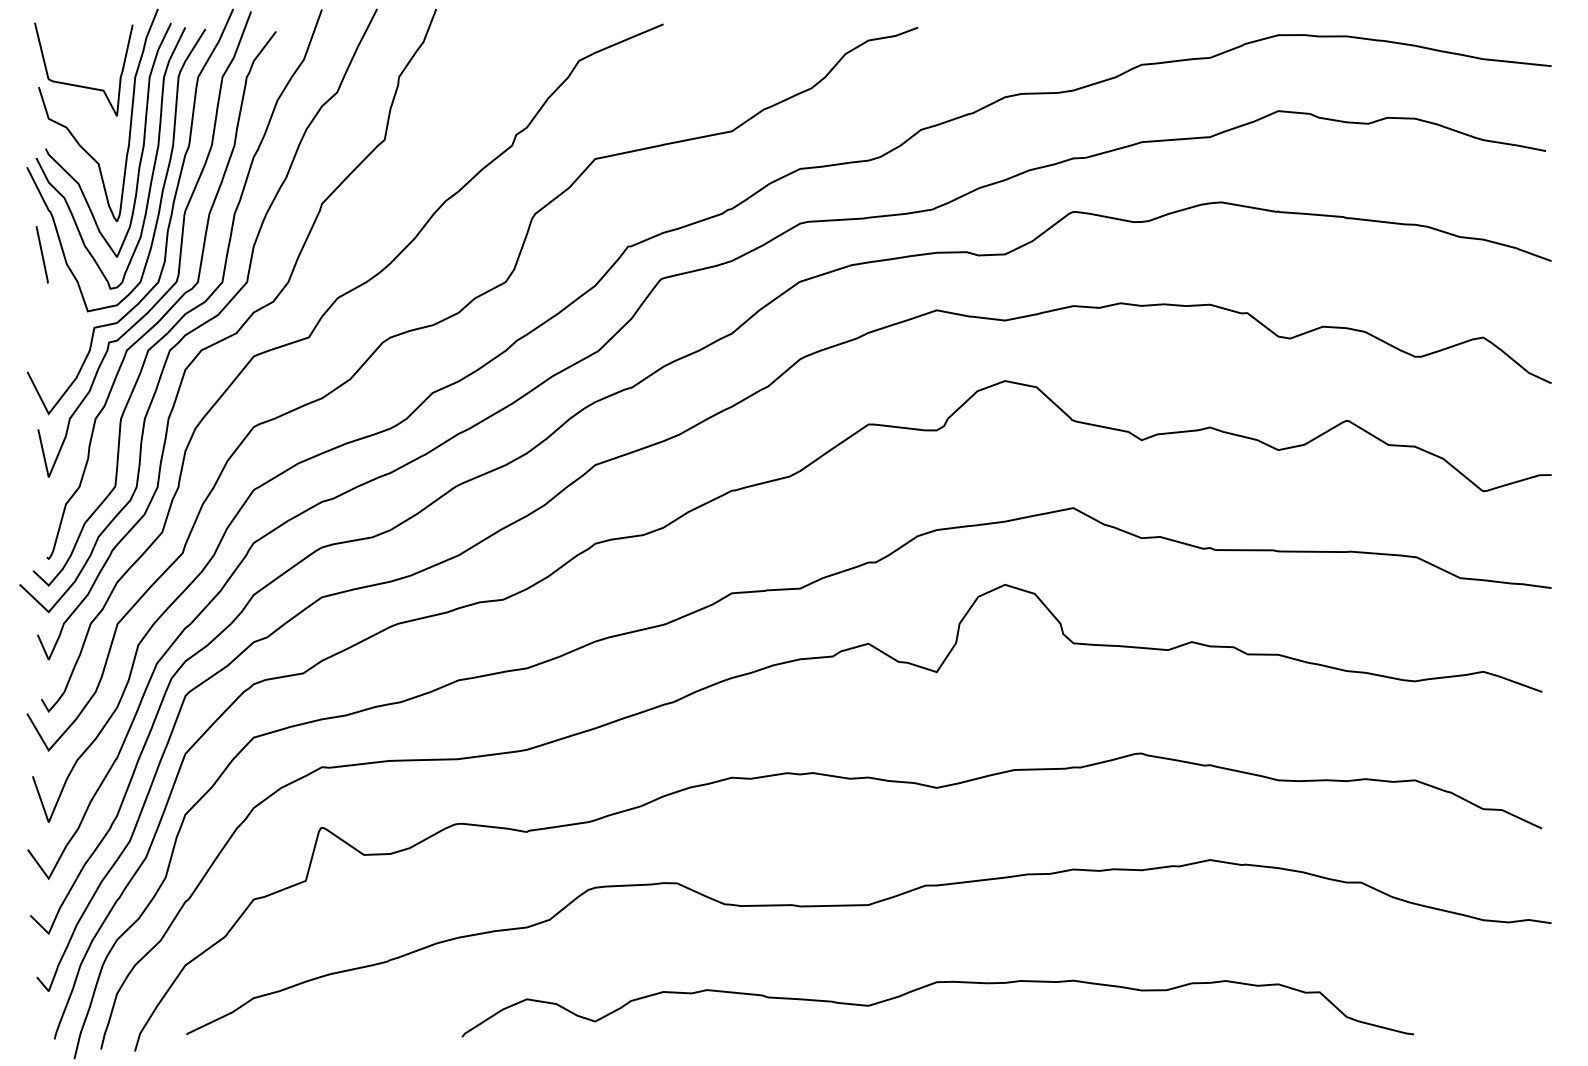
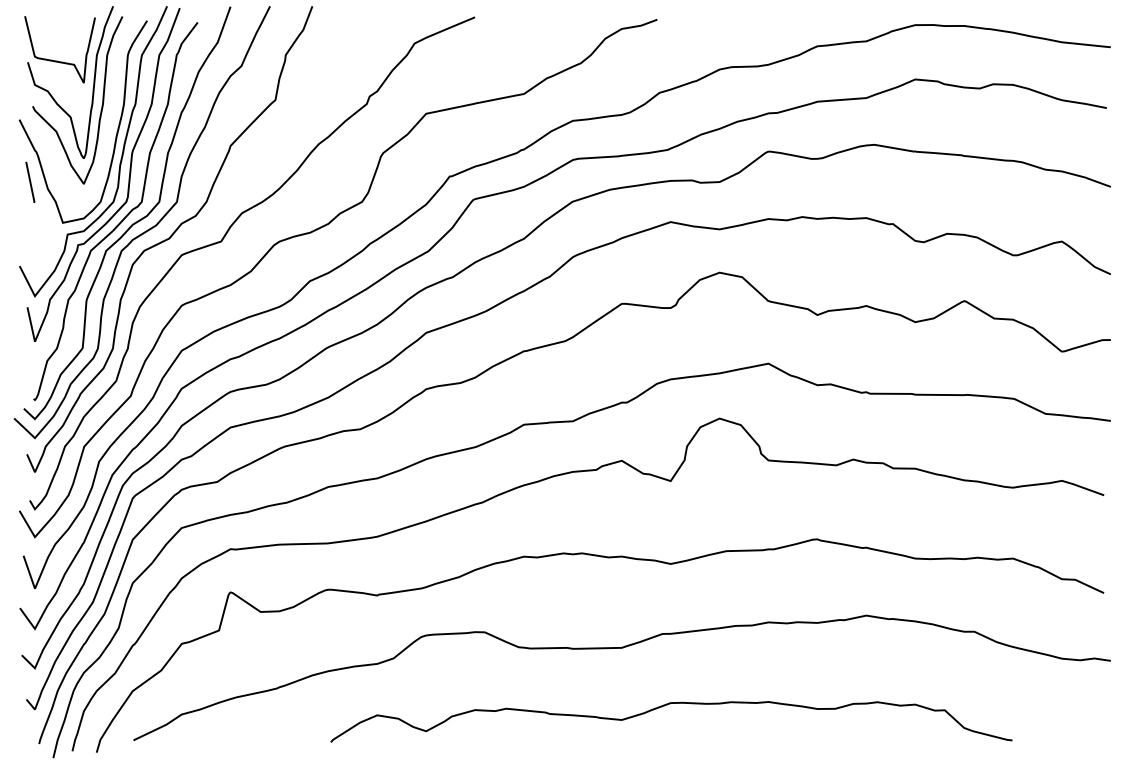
curve: (153, 164) -> (109, 117), removed

